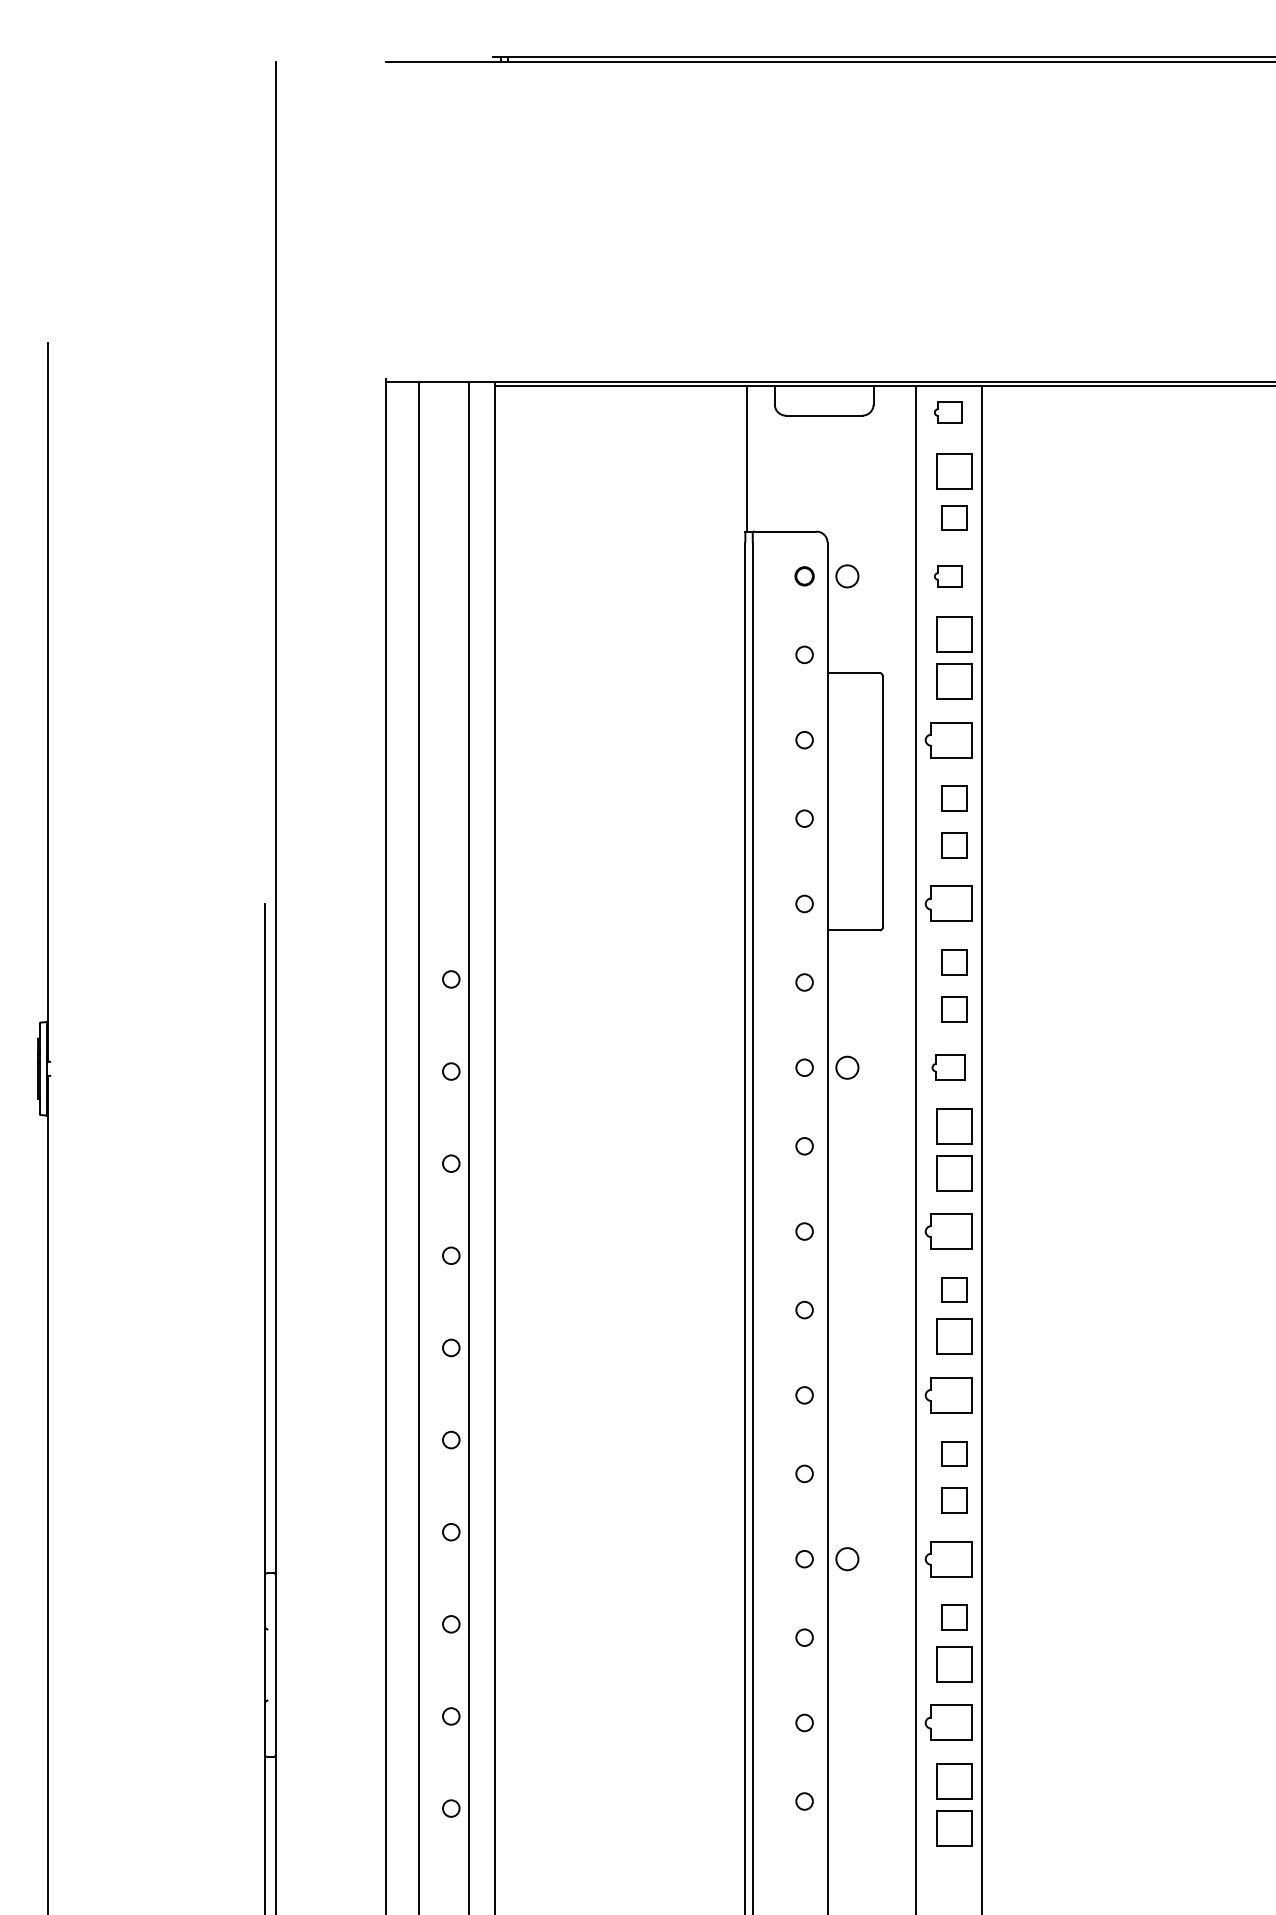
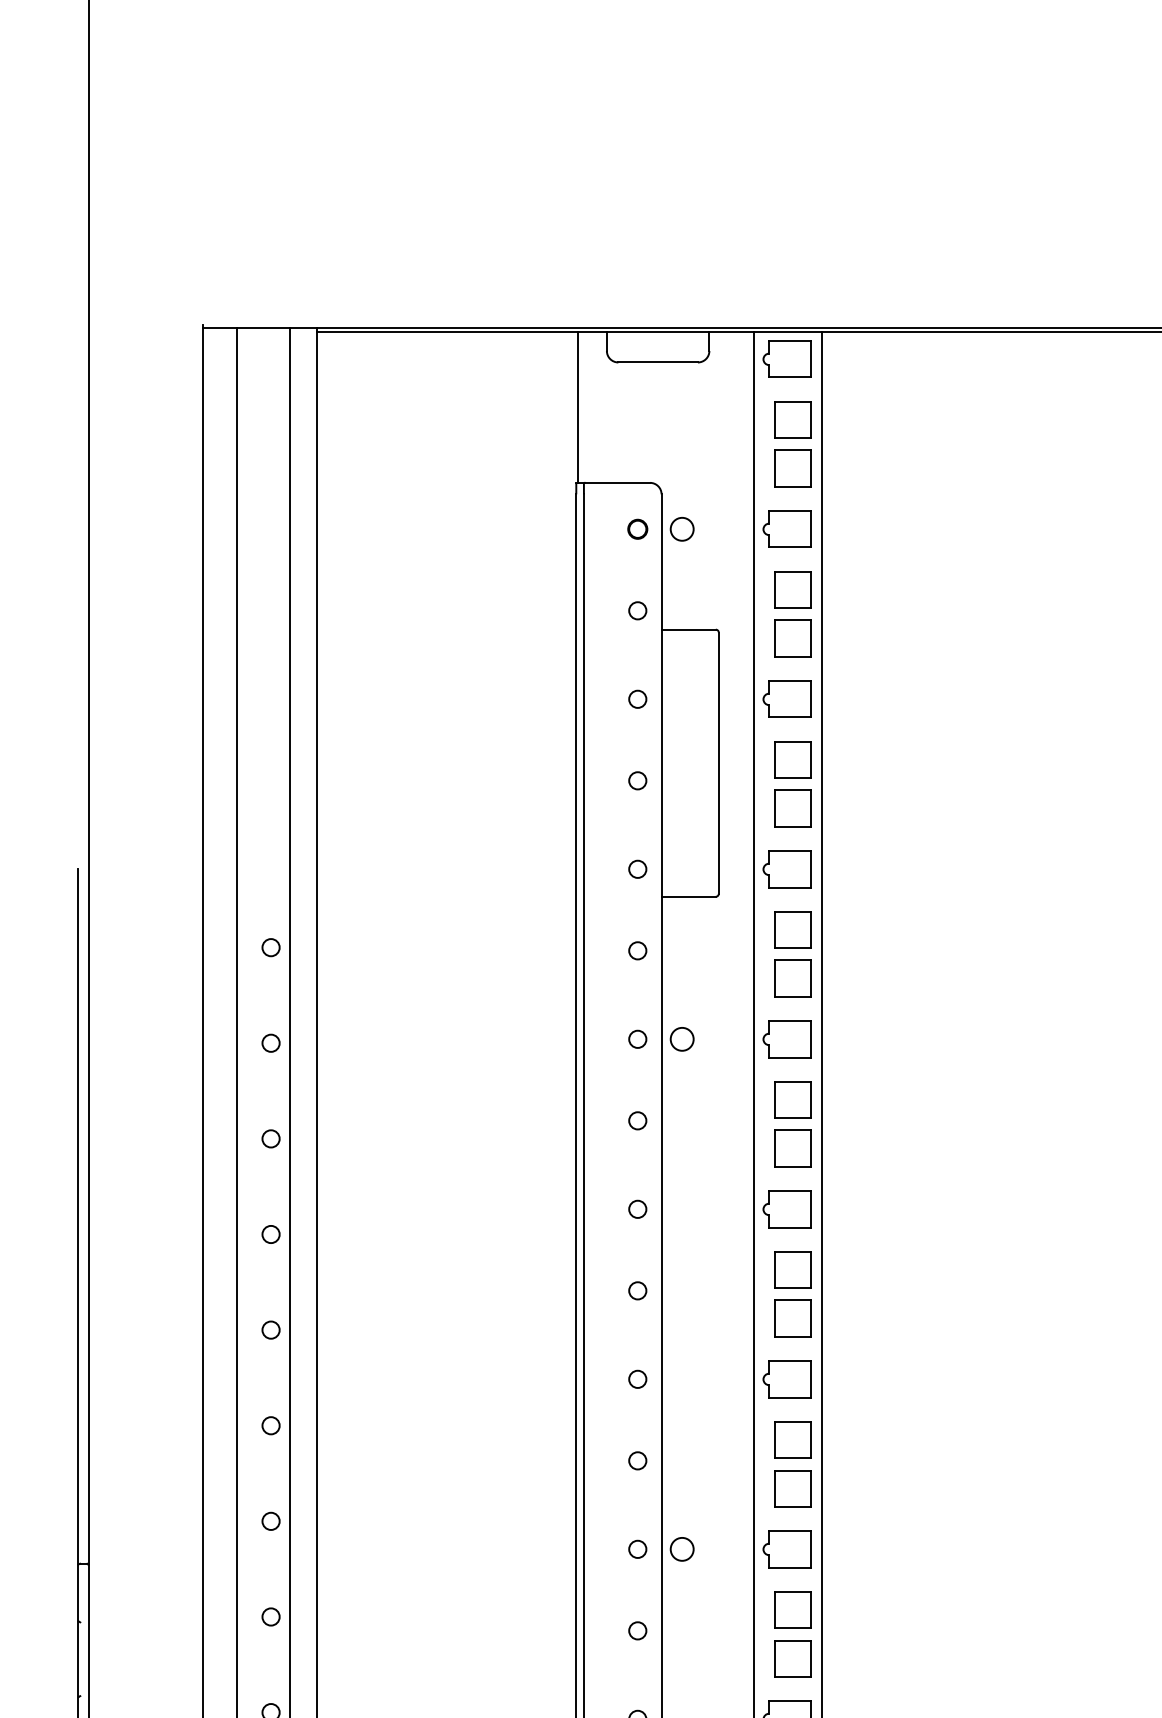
part: (948, 412) -> (787, 359), size x1.67
part: (954, 517) -> (793, 468), size x1.43
part: (948, 576) -> (787, 529), size x1.67
part: (954, 798) -> (793, 759), size x1.43
part: (954, 845) -> (793, 808), size x1.43
part: (954, 962) -> (793, 930), size x1.43
part: (954, 1009) -> (793, 978), size x1.43
part: (948, 1067) -> (787, 1039), size x1.43
part: (954, 1290) -> (793, 1270), size x1.43
part: (954, 1453) -> (793, 1439), size x1.43
part: (954, 1500) -> (793, 1488), size x1.43
part: (954, 1617) -> (793, 1609), size x1.43

